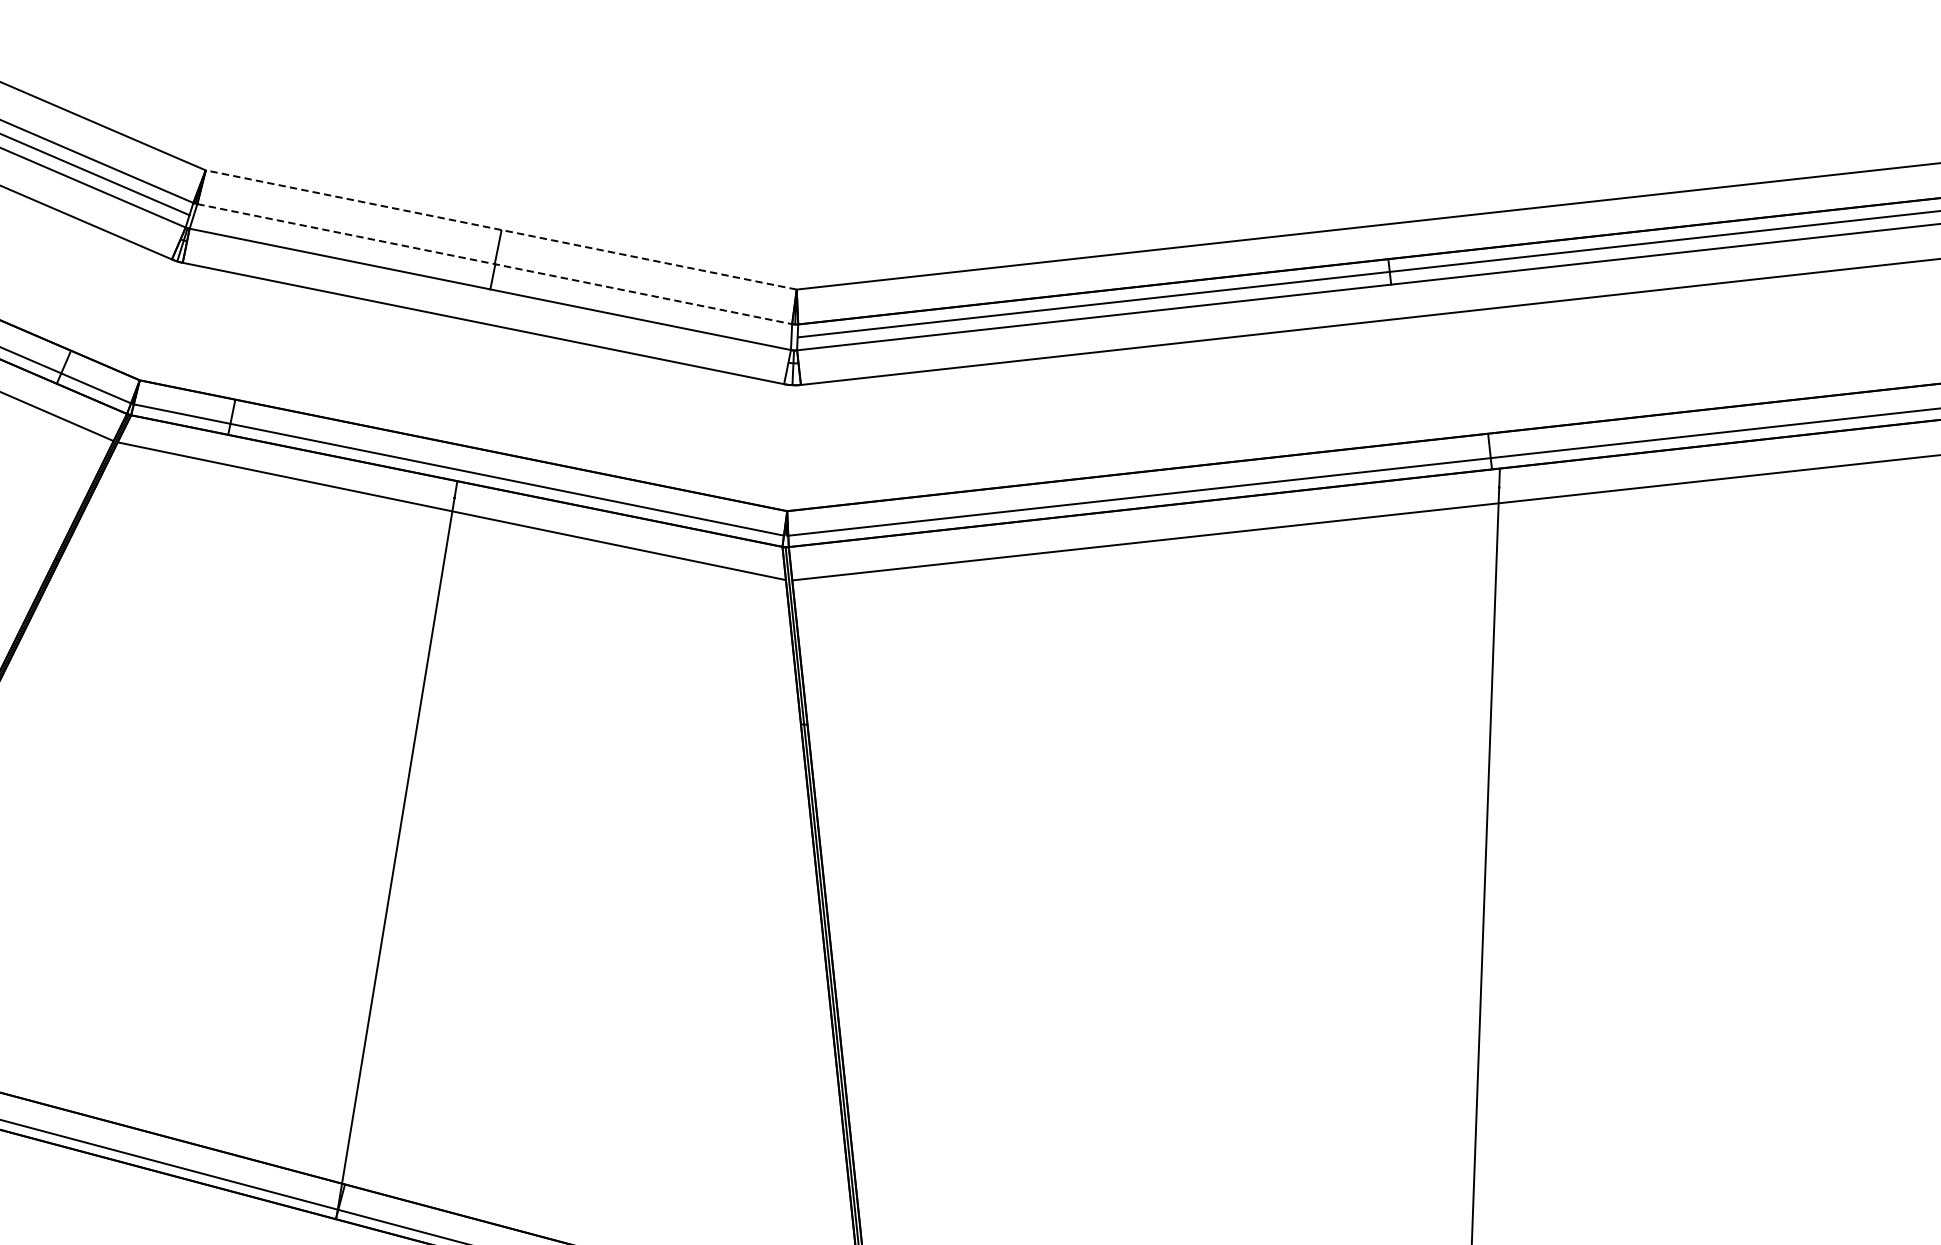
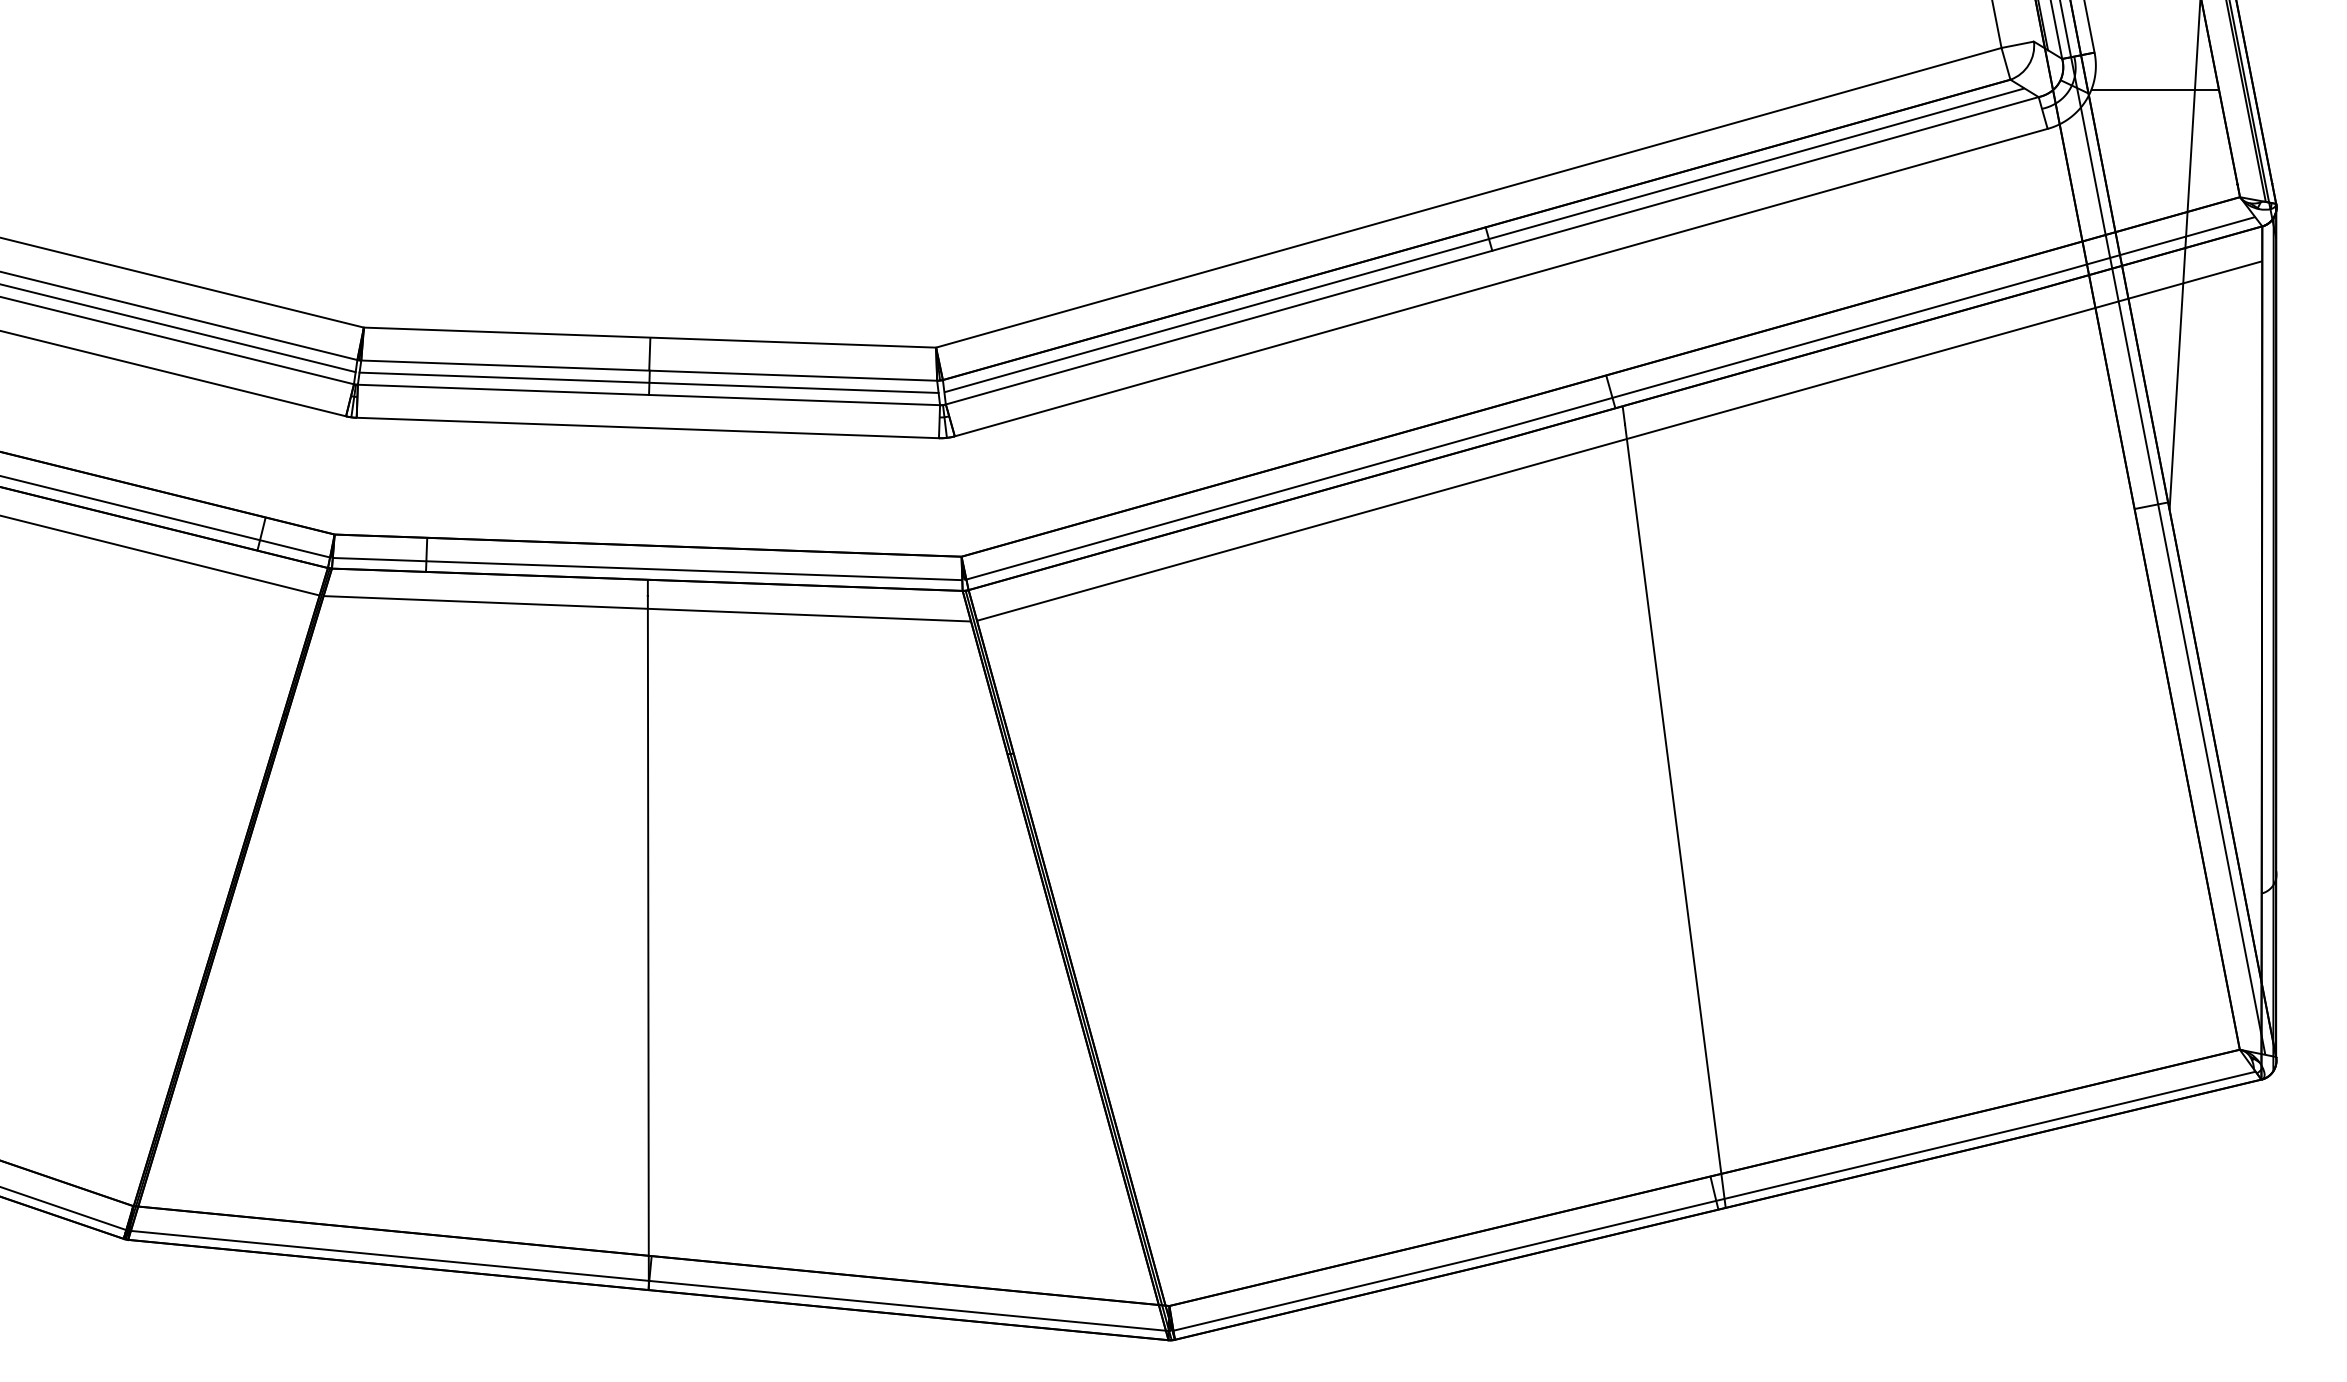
line: (500, 229) -> (649, 337), dashed -> solid
line: (495, 264) -> (649, 370), dashed -> solid
line: (491, 276) -> (648, 382), added

